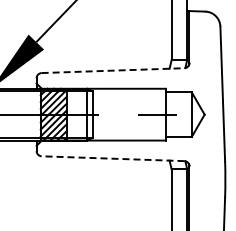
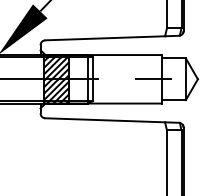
line: (113, 70) -> (112, 37), dashed -> solid
line: (112, 158) -> (111, 120), dashed -> solid

